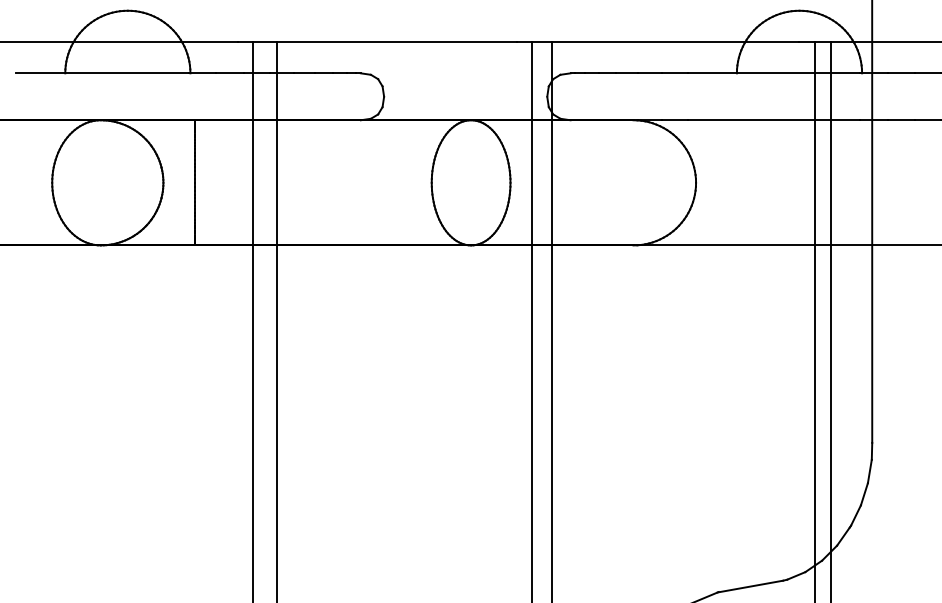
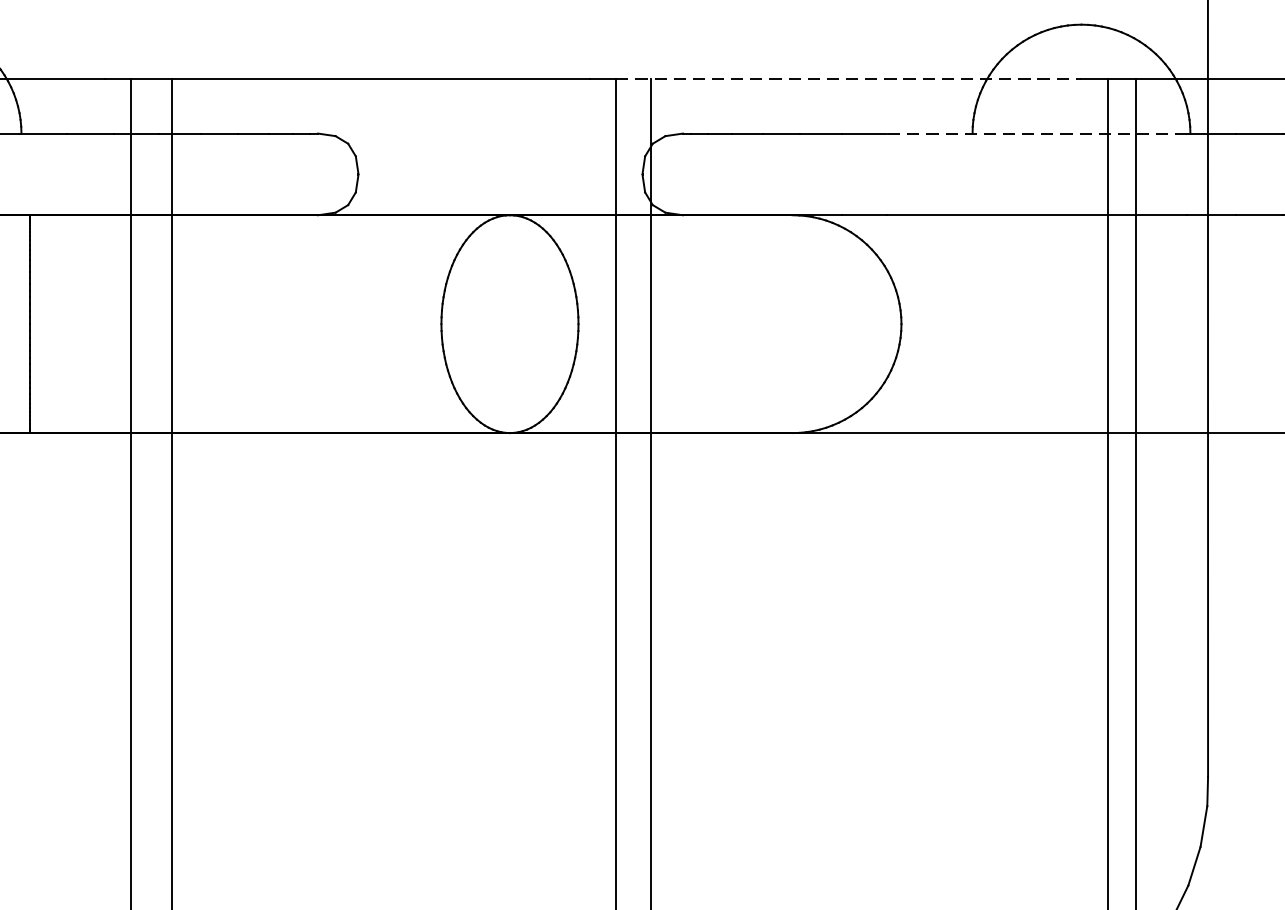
line: (666, 42) -> (849, 79), solid -> dashed
line: (773, 73) -> (1036, 133), solid -> dashed

